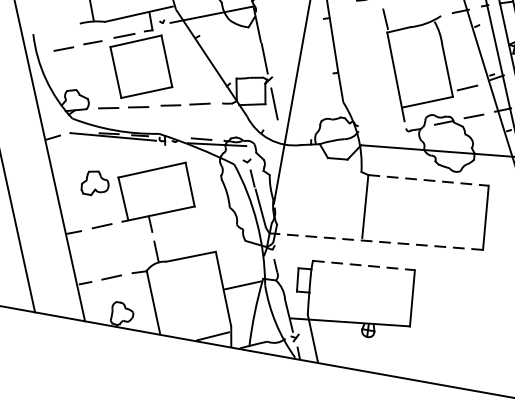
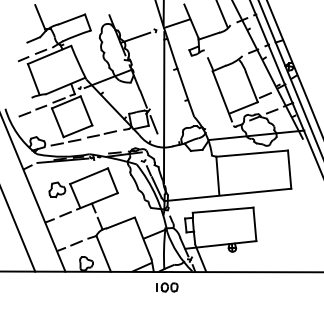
line: (429, 180) -> (252, 153), dashed -> solid
line: (375, 240) -> (227, 194), dashed -> solid
line: (364, 266) -> (223, 210), dashed -> solid
part: (249, 377) -> (167, 287), added

